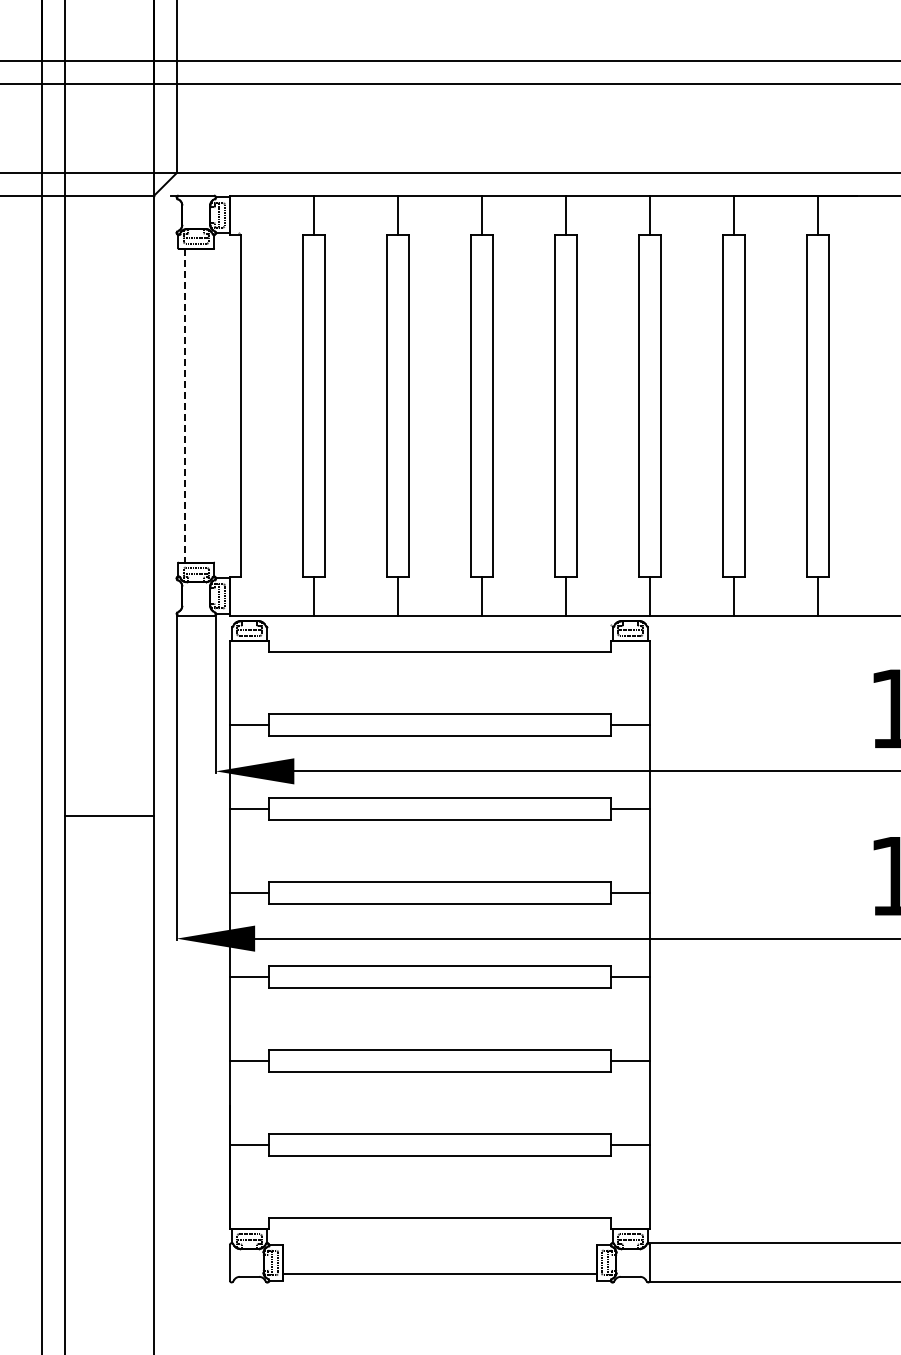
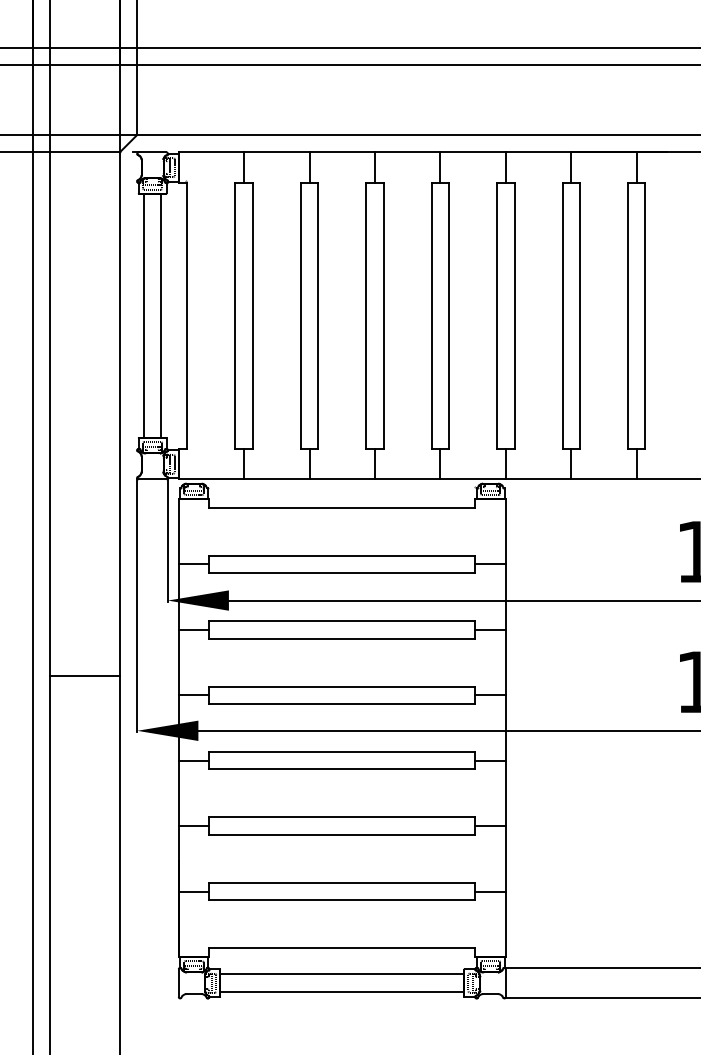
line: (185, 405) -> (144, 315), dashed -> solid
line: (207, 405) -> (161, 315), added
line: (109, 815) -> (85, 675), moved
line: (439, 1251) -> (341, 974), added

